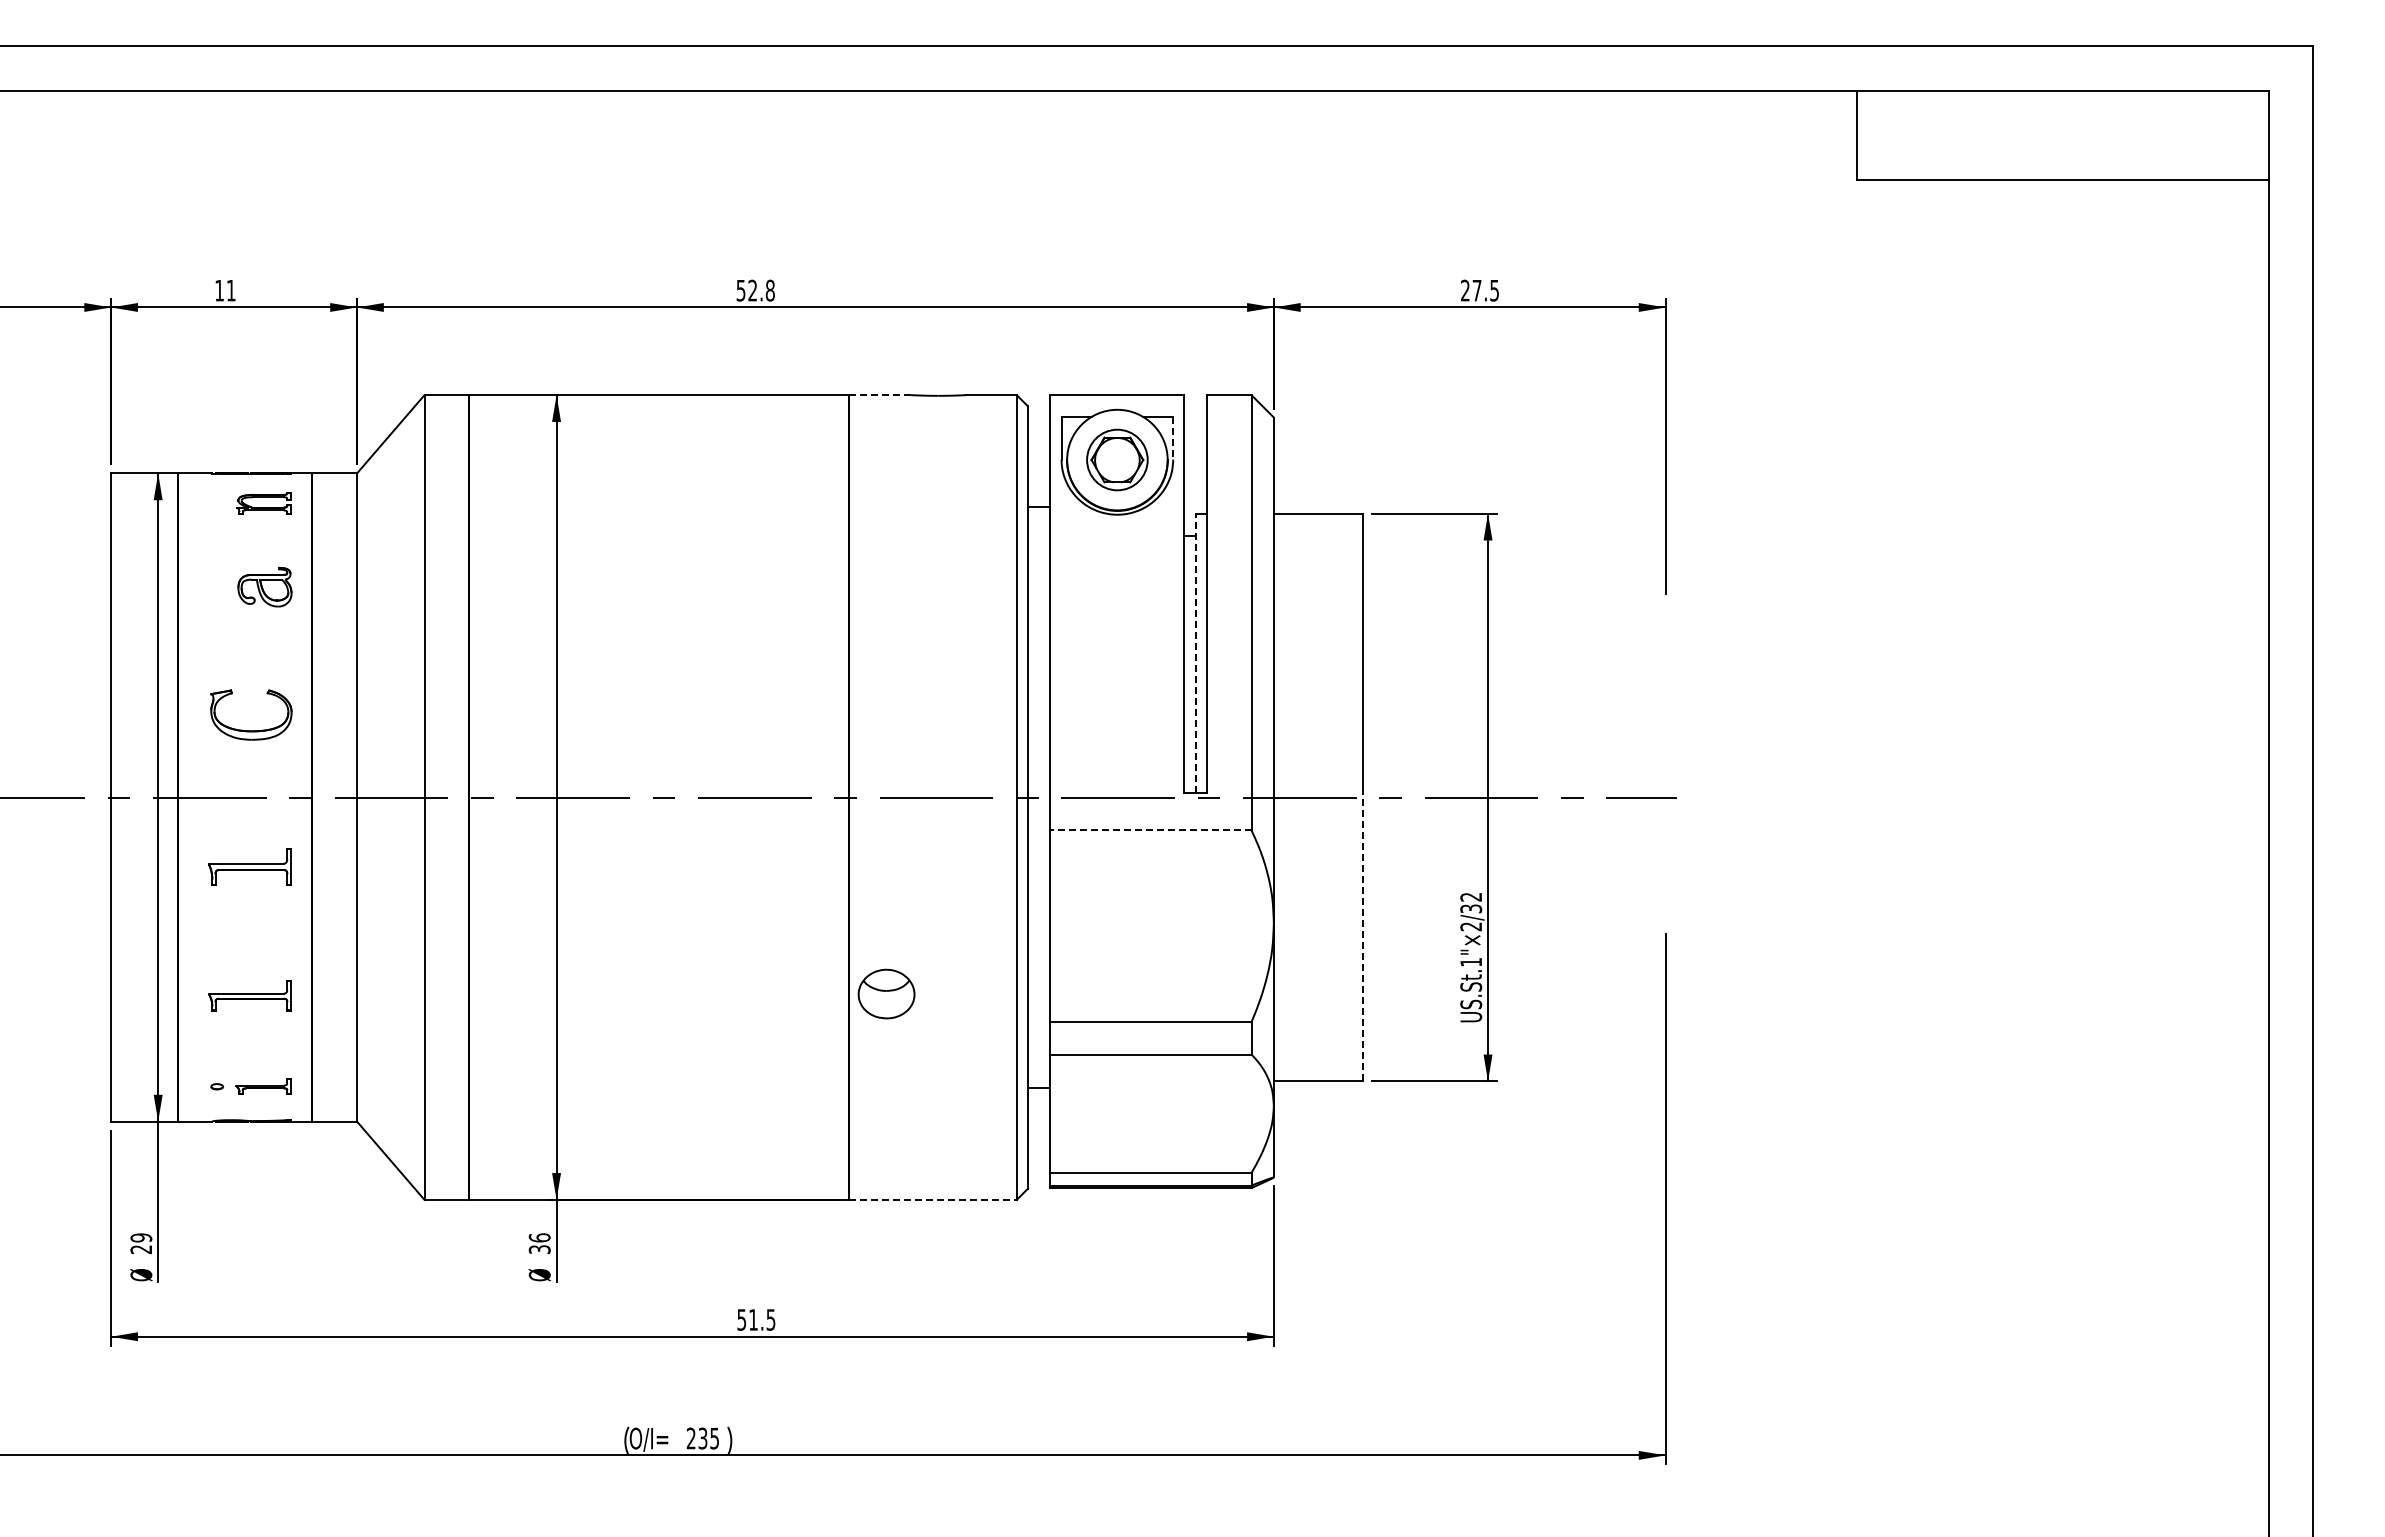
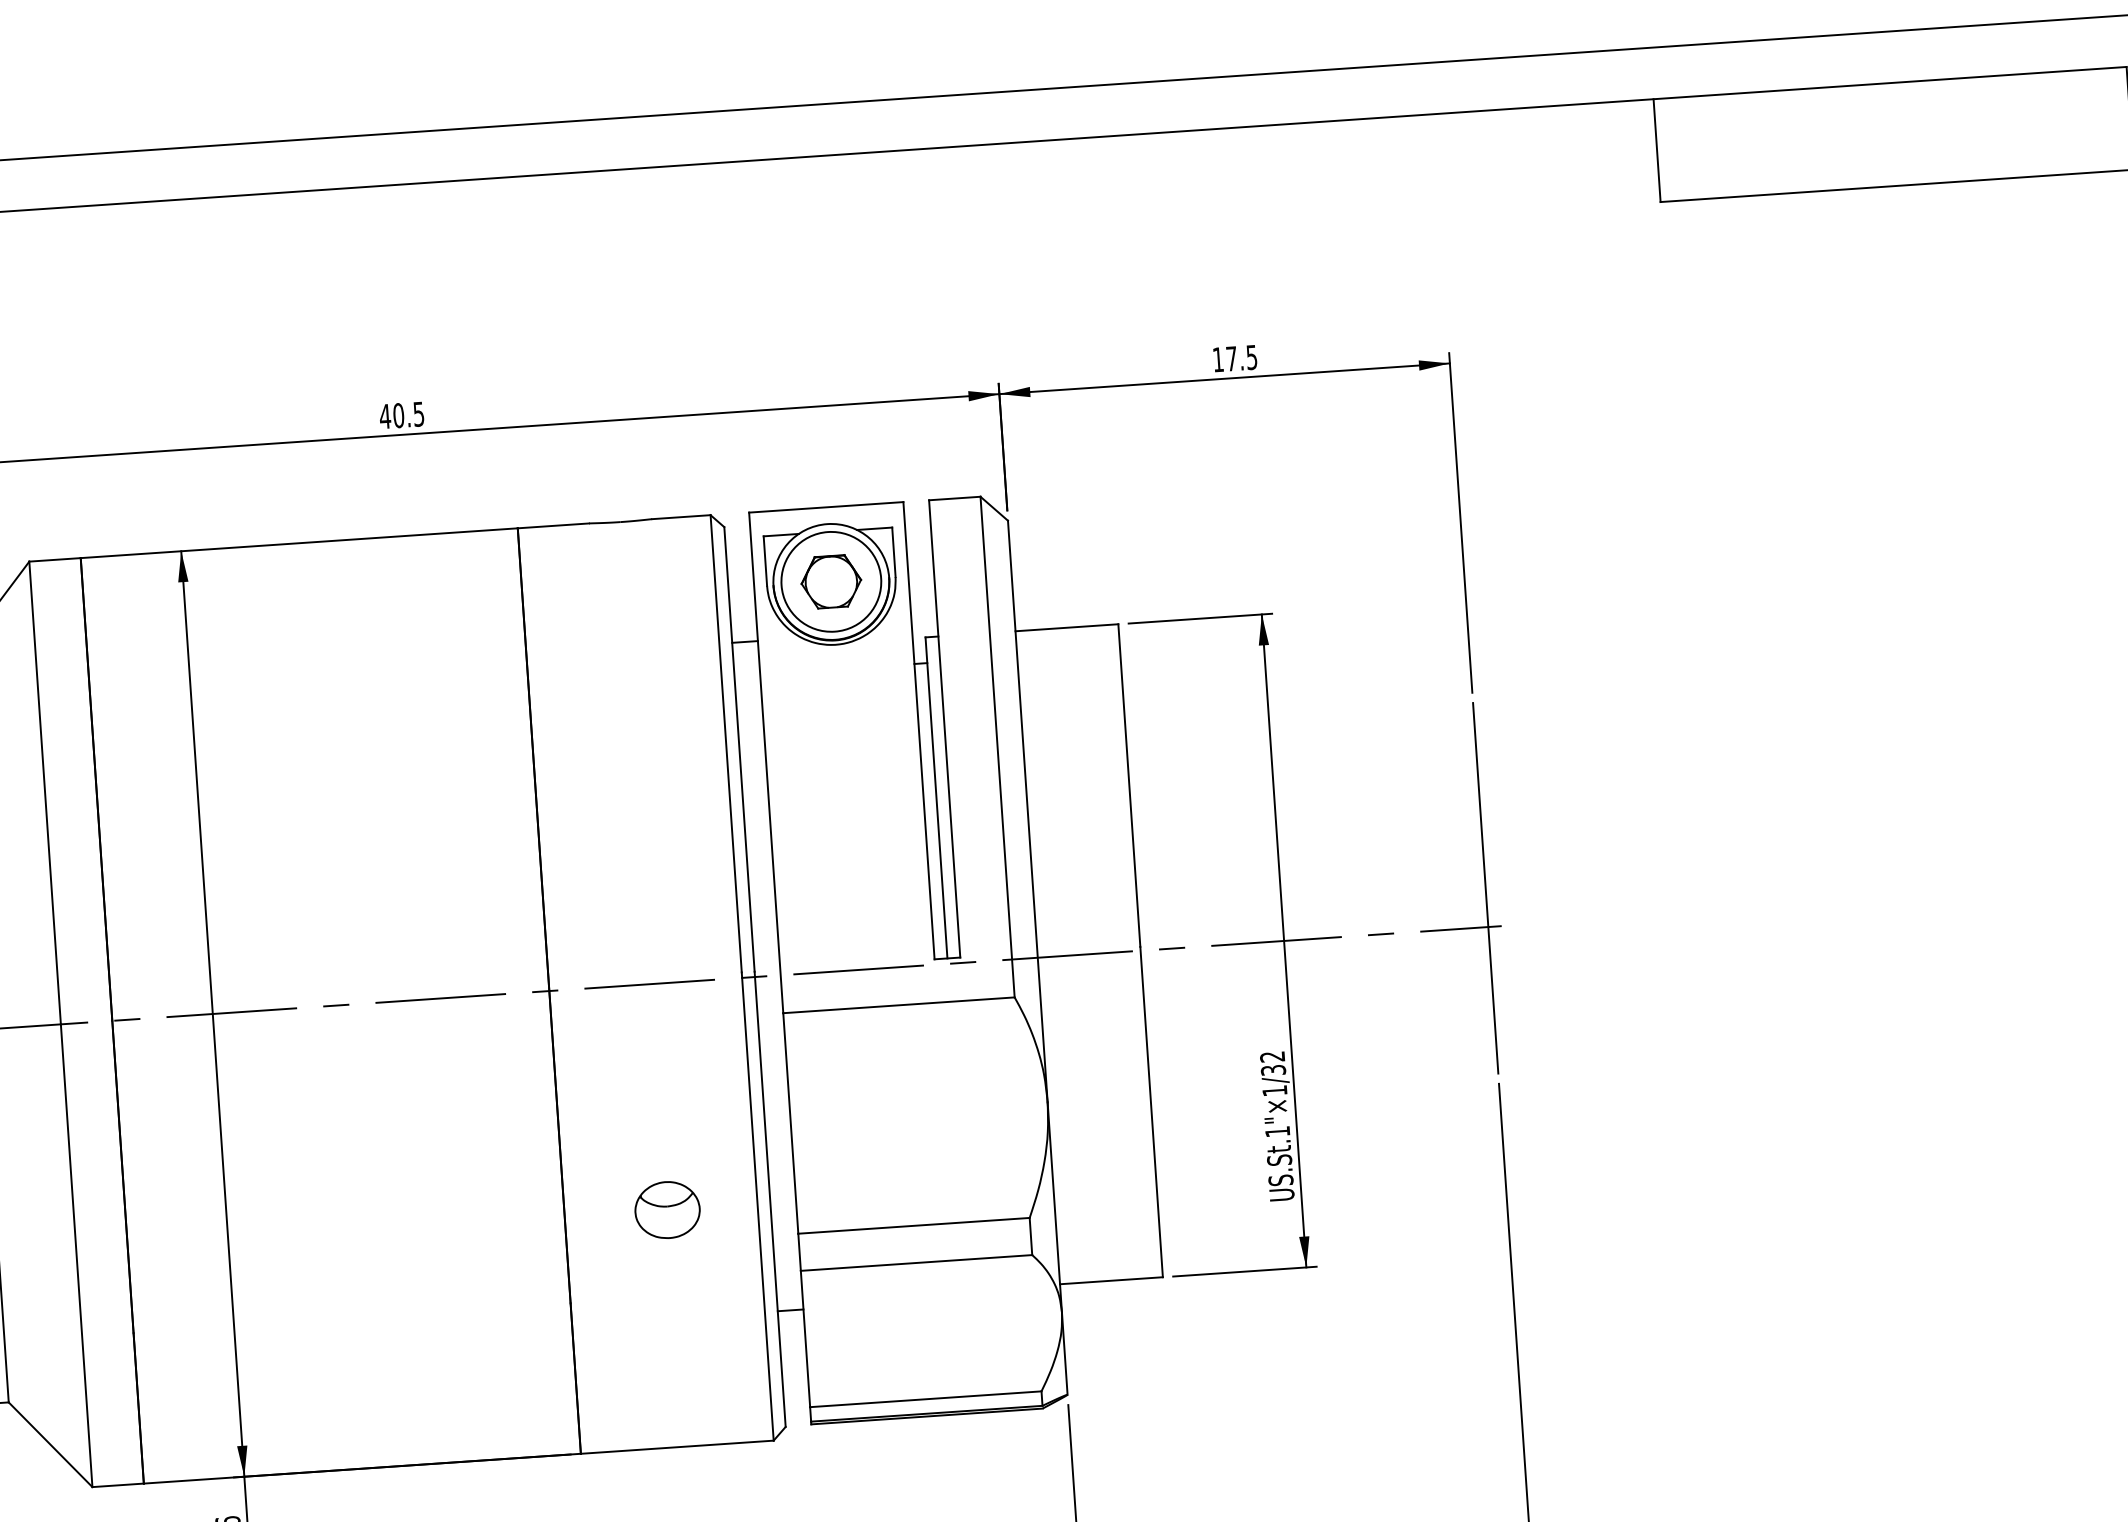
text: (755, 290) -> (401, 415), 52.8 -> 40.5
text: (1465, 290) -> (1218, 359), 27.5 -> 17.5
line: (880, 395) -> (553, 526), dashed -> solid
line: (1173, 438) -> (894, 552), dashed -> solid
circle: (1117, 459) -> (831, 581), size x1.43
line: (1195, 653) -> (936, 798), dashed -> solid
line: (1665, 763) -> (1485, 887), added
line: (1150, 830) -> (898, 1005), dashed -> solid
text: (1470, 926) -> (1274, 1090), US.St.1"×2/32 -> US.St.1"×1/32
line: (1363, 937) -> (1151, 1111), dashed -> solid
part: (886, 993) -> (667, 1209), moved
line: (933, 1199) -> (677, 1446), dashed -> solid

